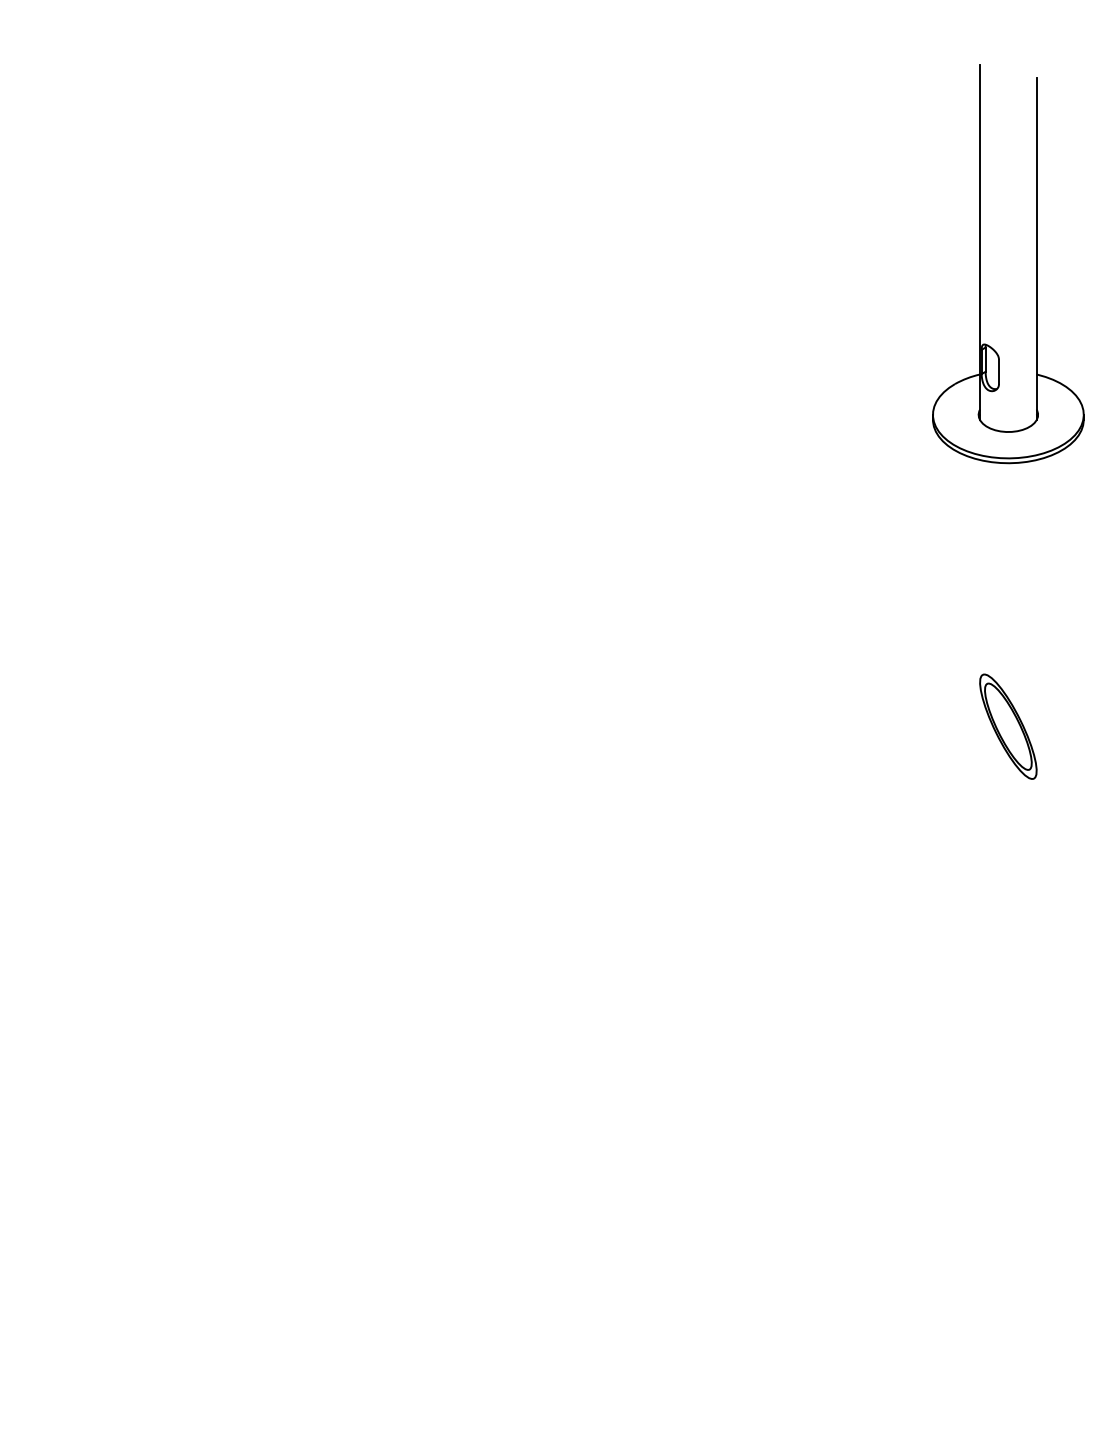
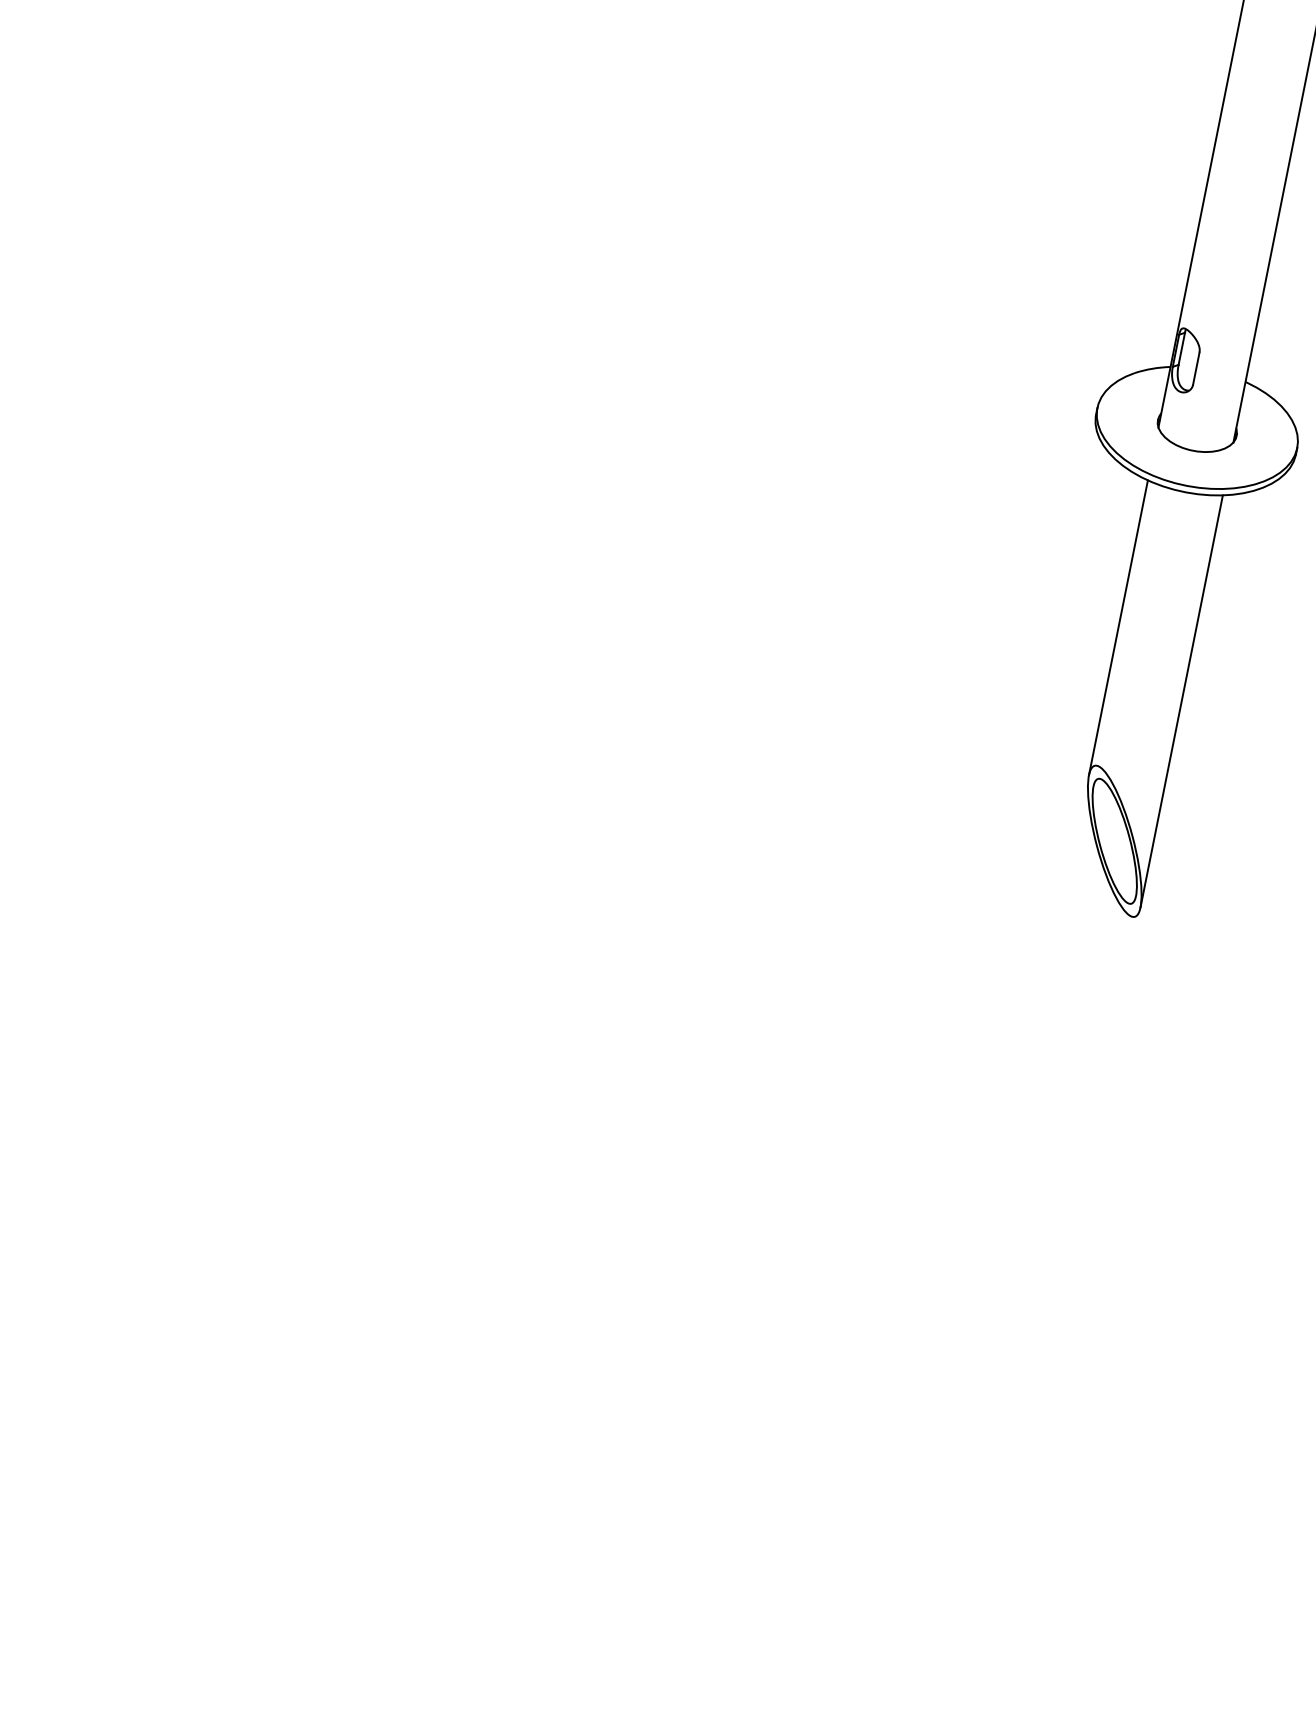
line: (980, 571) -> (1118, 628), added
line: (1036, 615) -> (1181, 701), added

